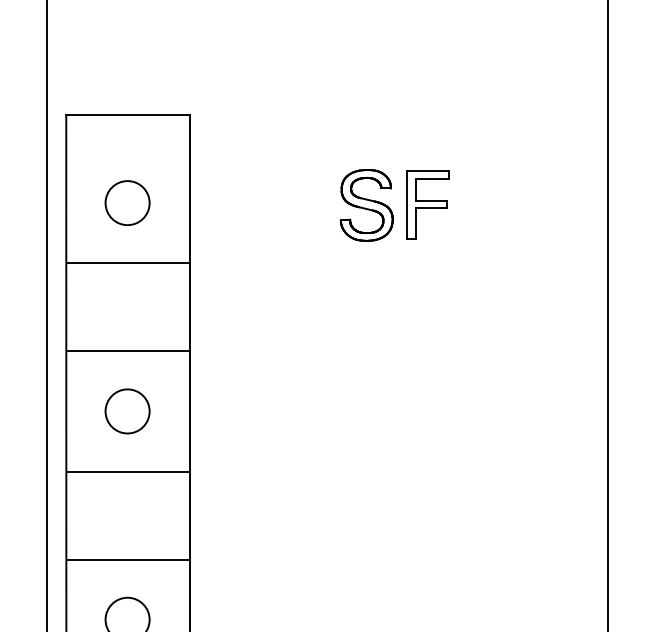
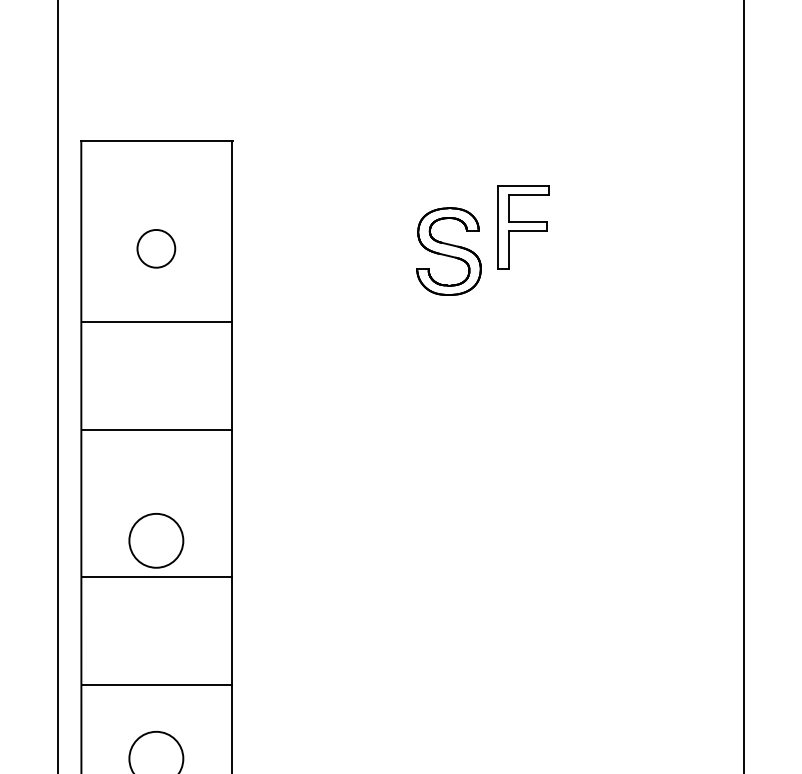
circle: (127, 202) -> (156, 248), size x0.7
part: (427, 205) -> (523, 227), moved
circle: (127, 411) -> (156, 540), moved

